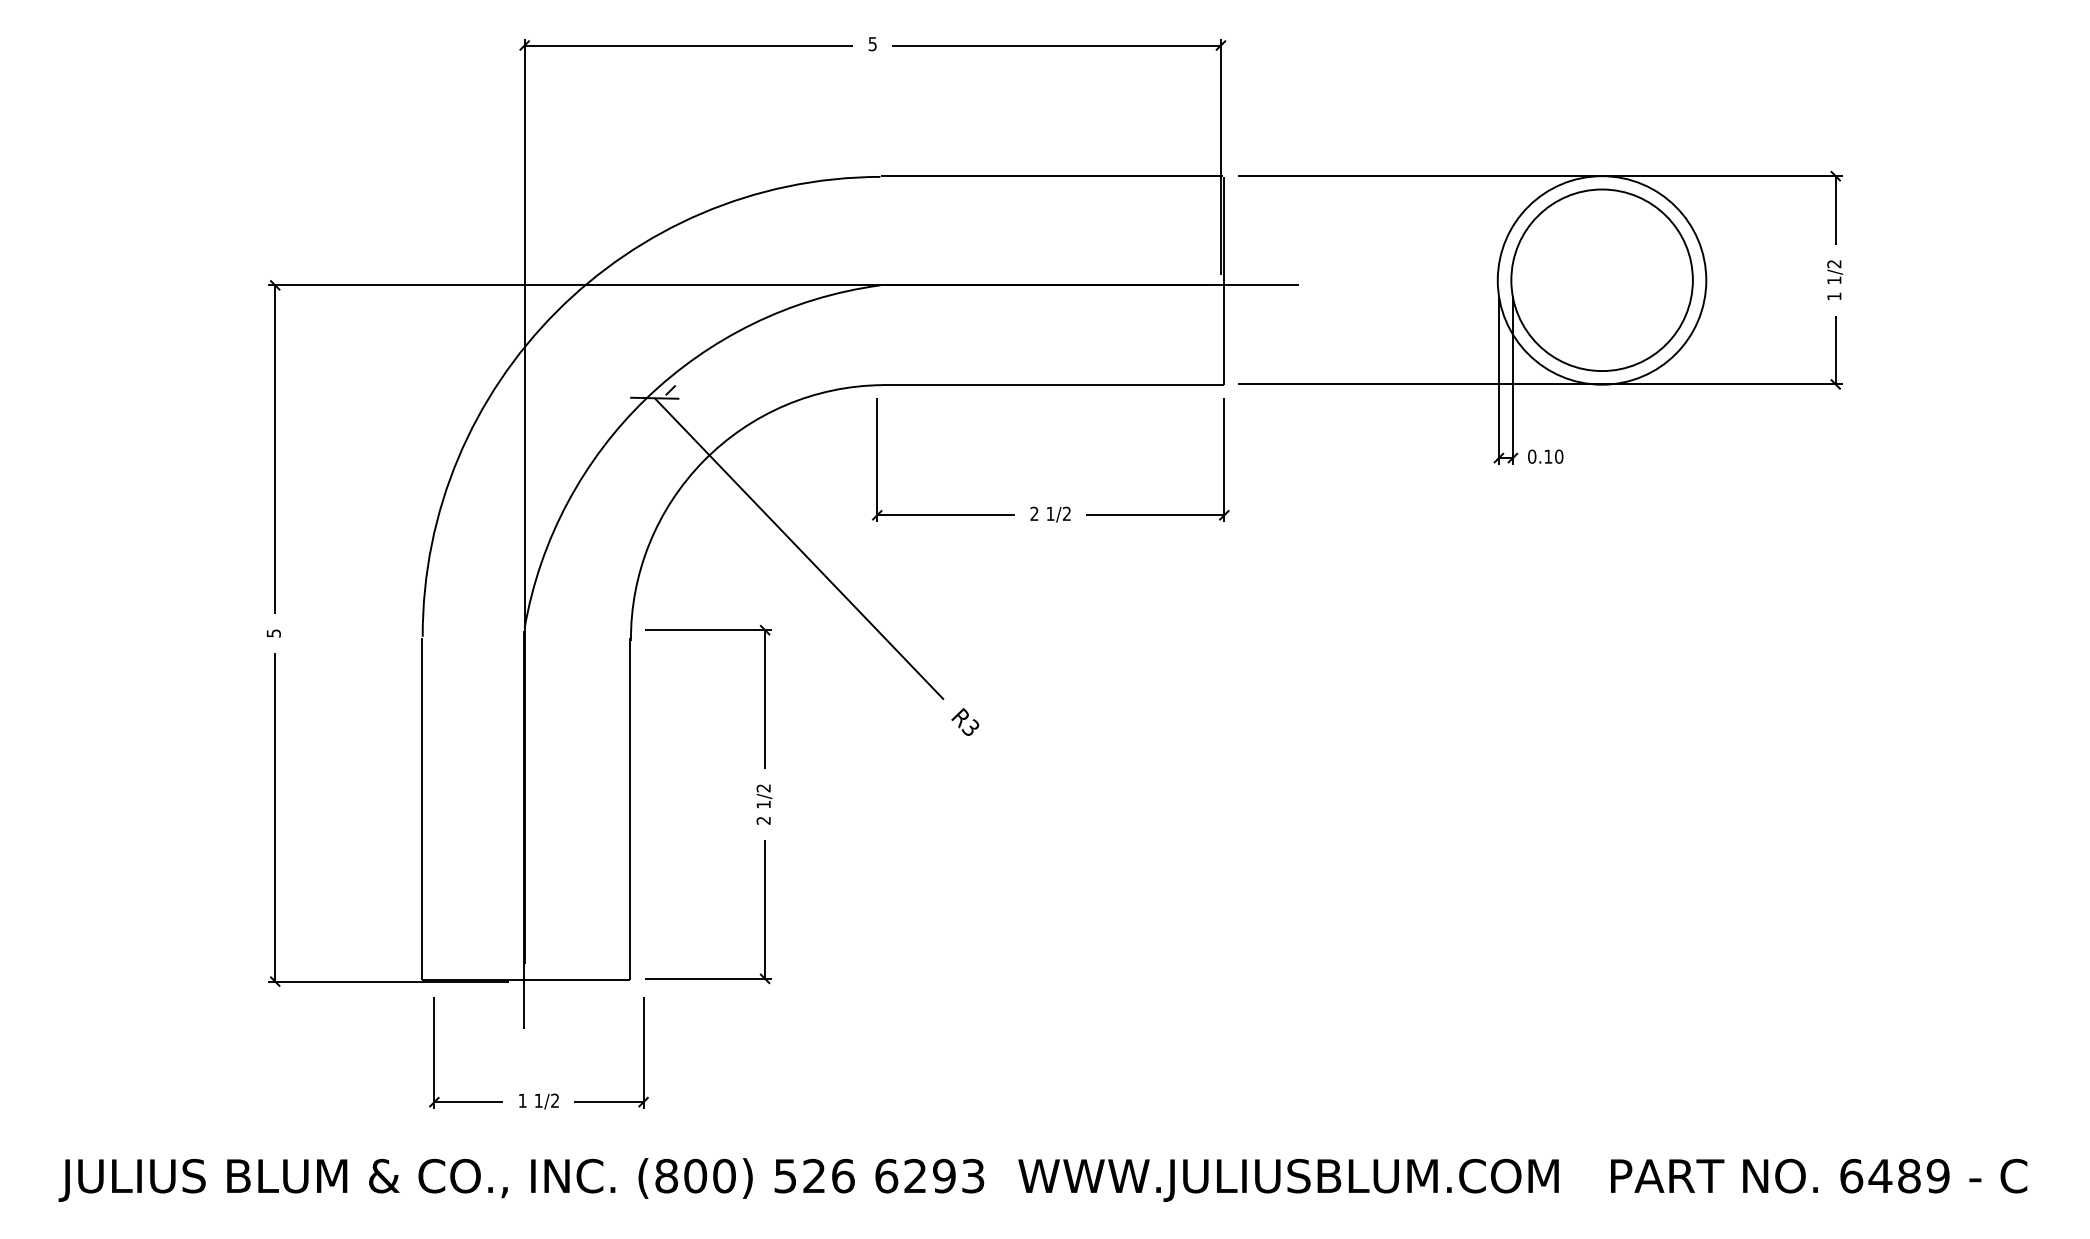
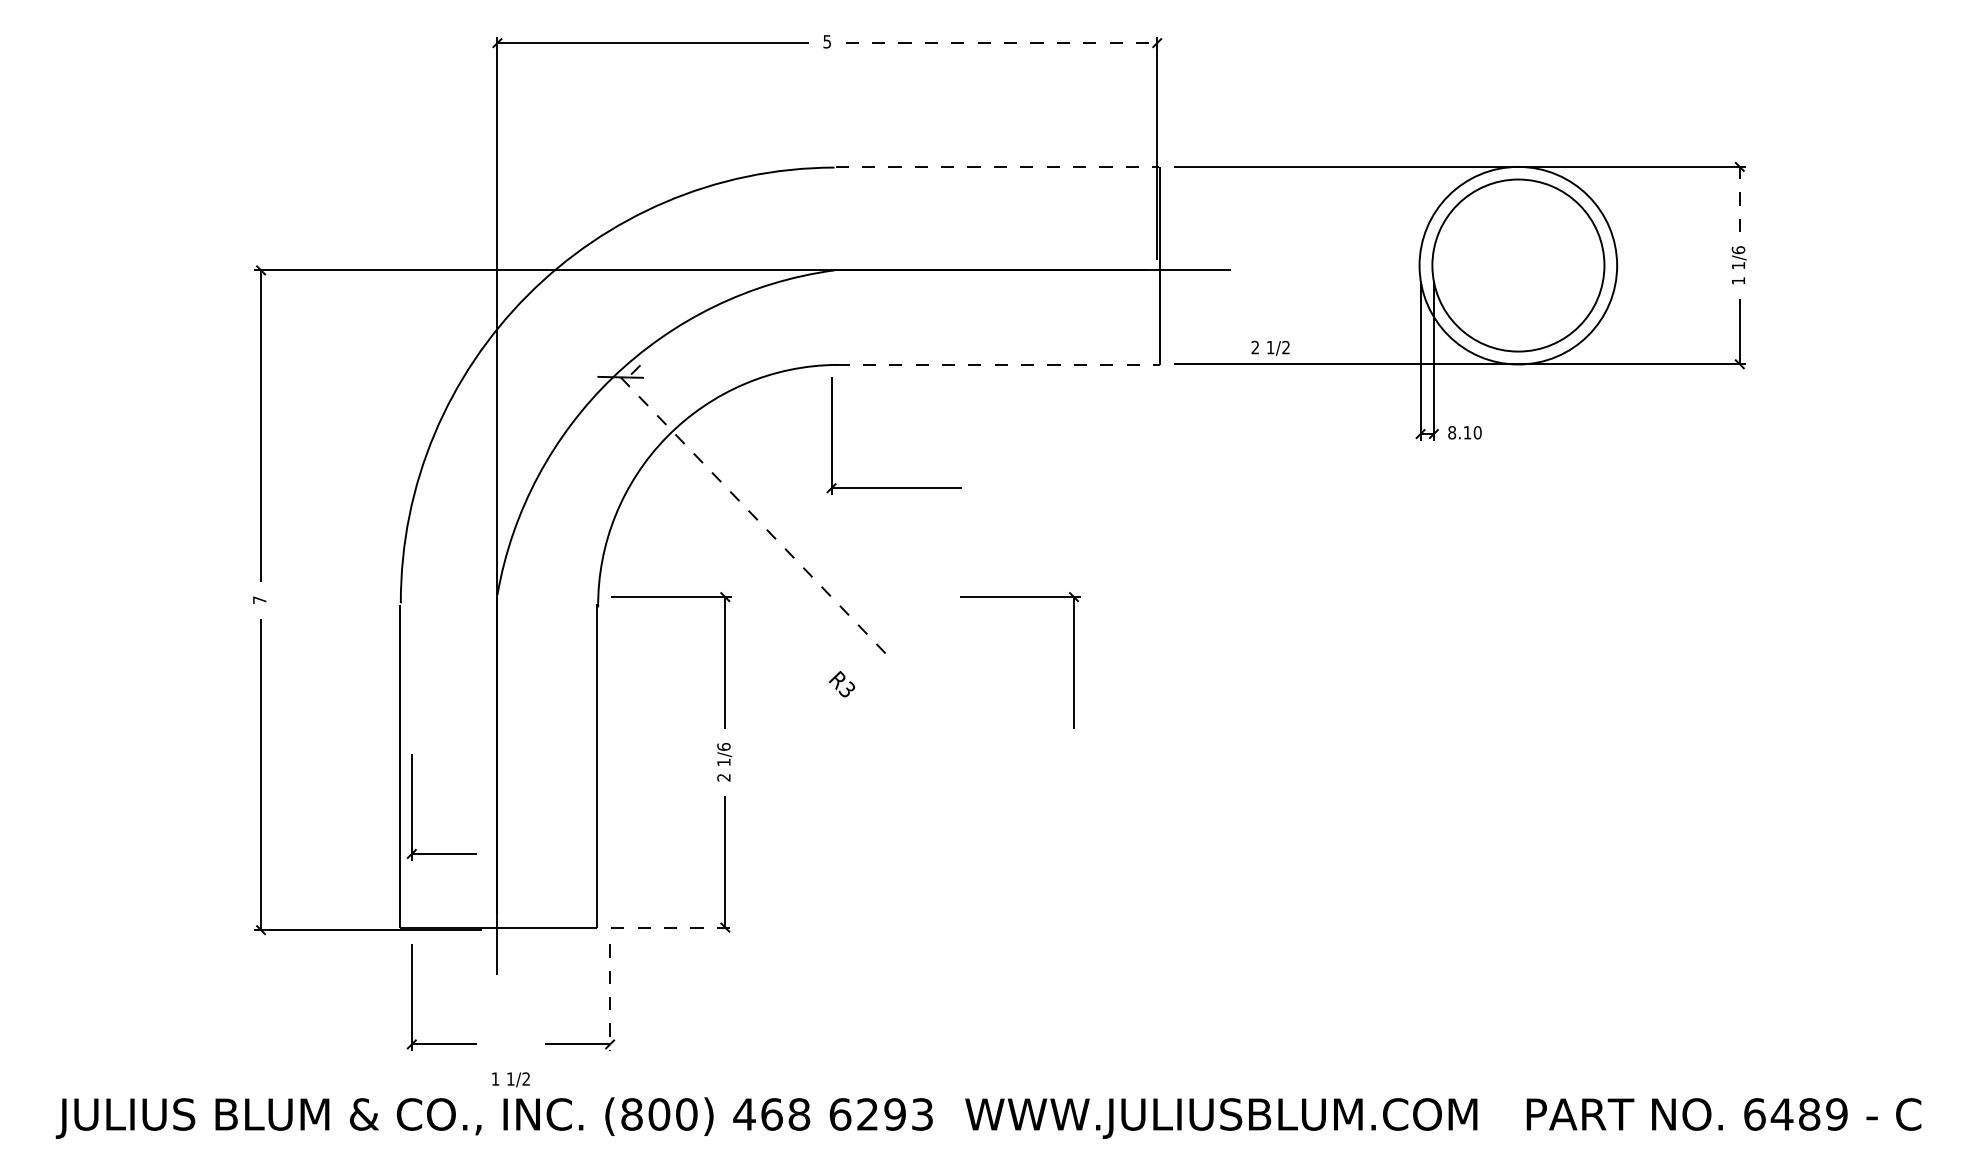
line: (1057, 45) -> (1002, 43), solid -> dashed
line: (1052, 176) -> (997, 167), solid -> dashed
line: (1835, 210) -> (1739, 199), solid -> dashed
text: (1834, 263) -> (1738, 249), 1/2 -> 1/6
line: (1053, 385) -> (998, 365), solid -> dashed
text: (1532, 456) -> (1452, 432), 0.10 -> 8.10
text: (1050, 514) -> (1270, 348), moved
part: (1157, 514) -> (1097, 487), removed
line: (799, 548) -> (757, 519), solid -> dashed
text: (273, 633) -> (259, 600), 5 -> 7
part: (1132, 696) -> (1073, 659), added
text: (965, 721) -> (842, 683), moved
text: (763, 788) -> (723, 747), 1/2 -> 1/6
part: (434, 851) -> (411, 806), added
line: (708, 978) -> (671, 927), solid -> dashed
line: (643, 1053) -> (610, 998), solid -> dashed
text: (538, 1101) -> (510, 1079), moved
text: (813, 1175) -> (771, 1113), 526 -> 468

